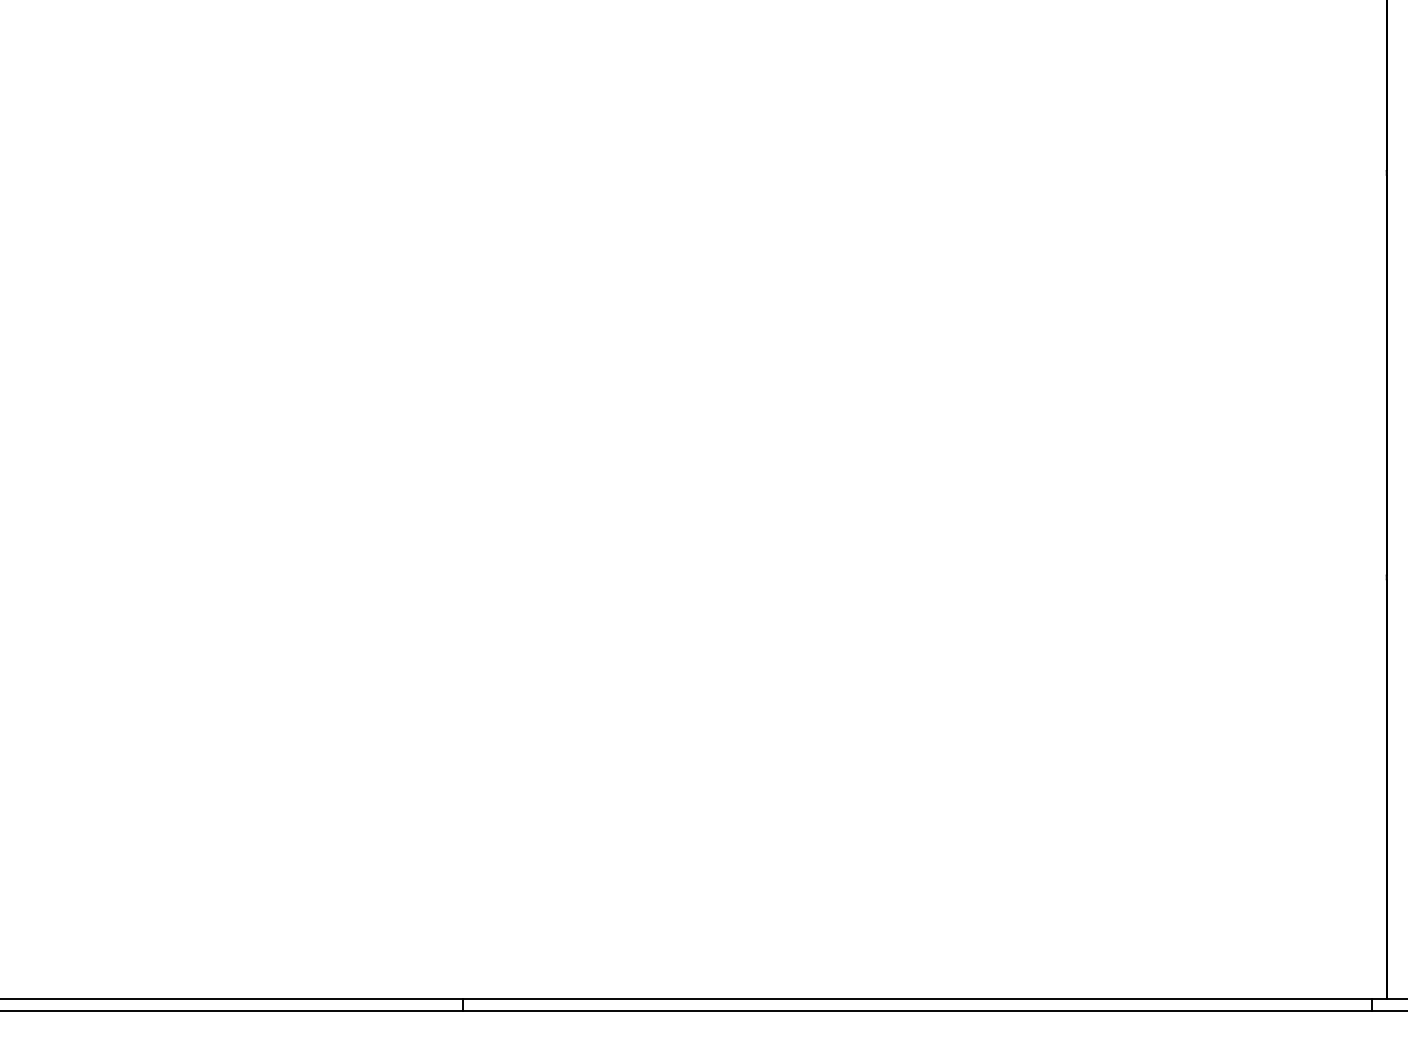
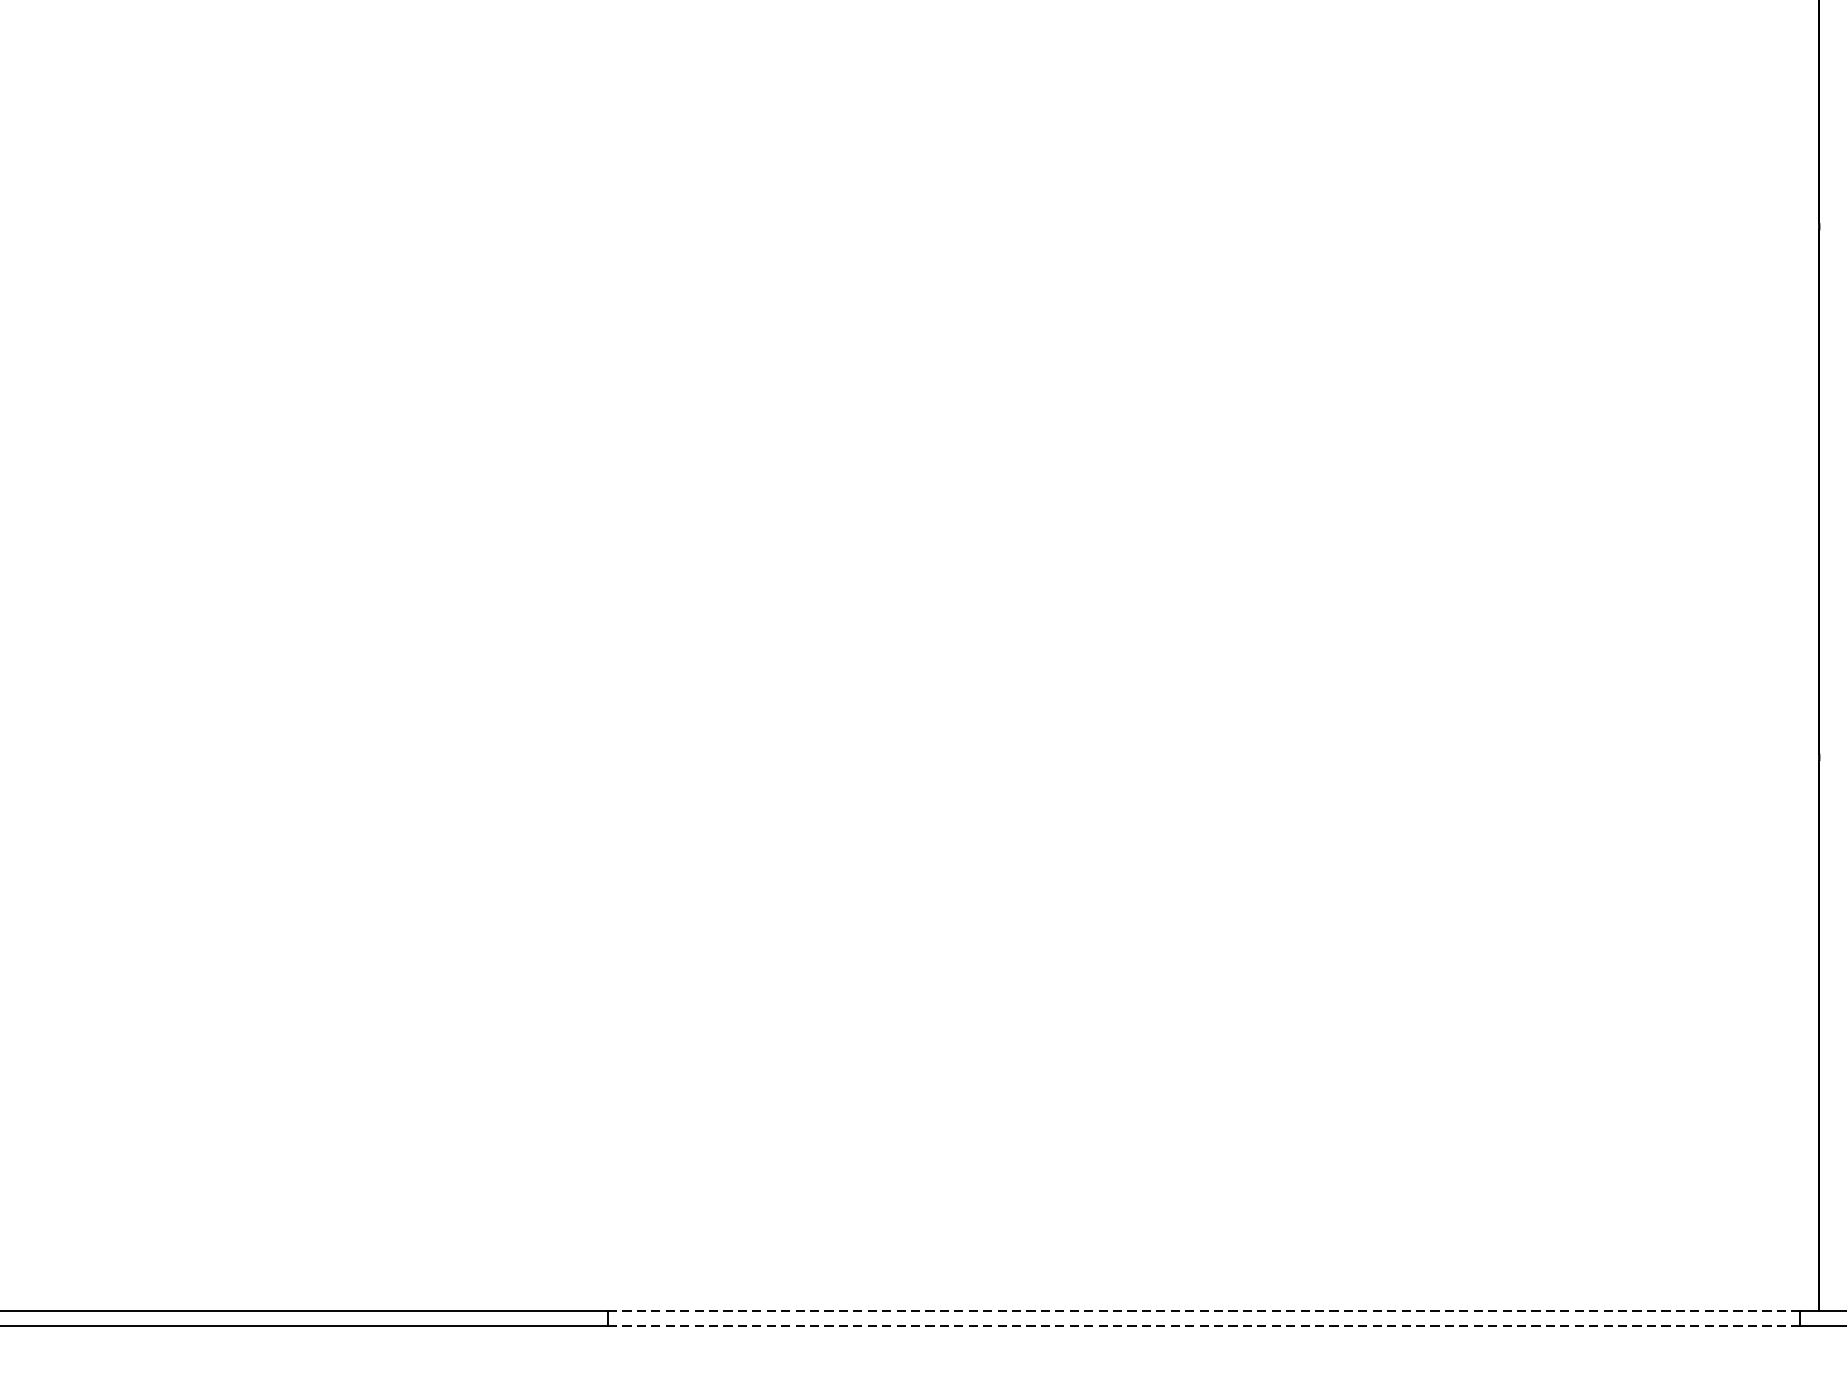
line: (917, 999) -> (1203, 1310), solid -> dashed
line: (917, 1010) -> (1203, 1325), solid -> dashed

